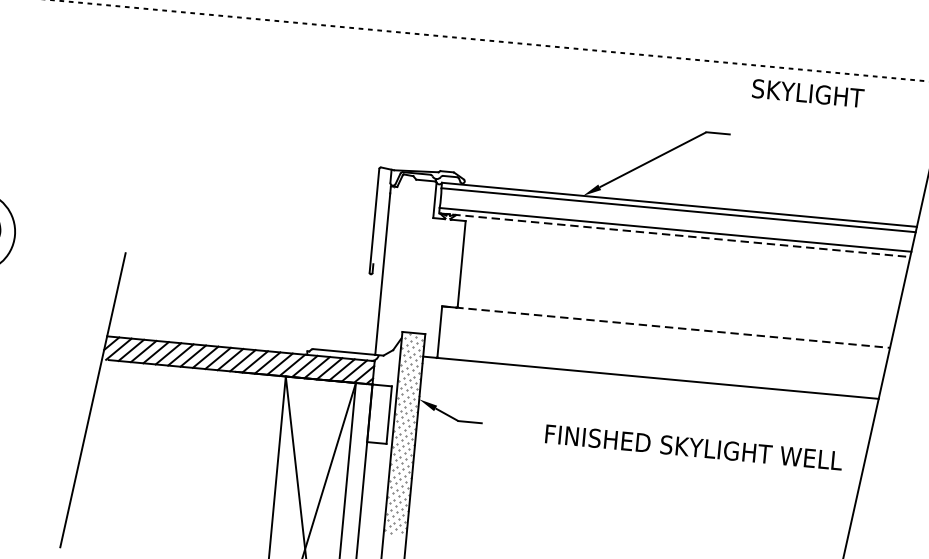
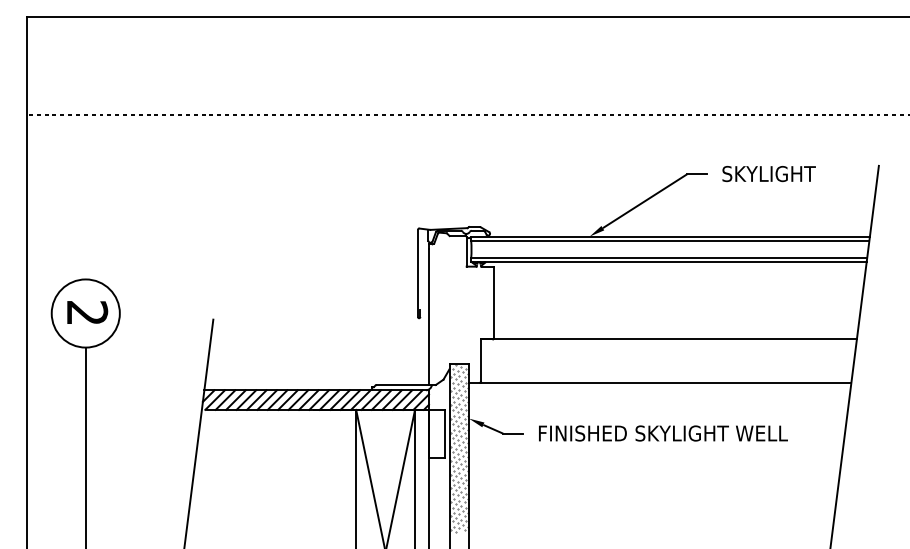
text: (807, 94) -> (768, 174), moved
line: (674, 235) -> (668, 262), dashed -> solid
line: (666, 327) -> (669, 339), dashed -> solid
text: (694, 447) -> (663, 433), moved

